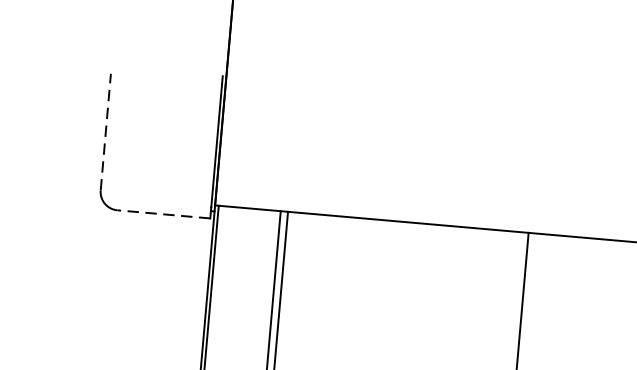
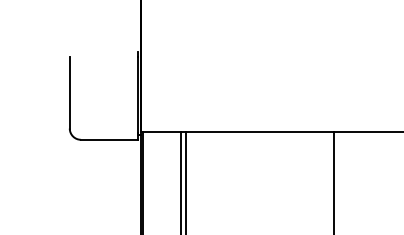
line: (105, 131) -> (69, 92), dashed -> solid
line: (163, 213) -> (109, 139), dashed -> solid

